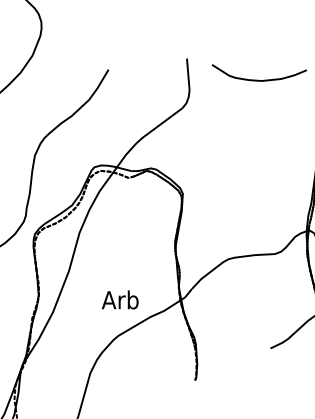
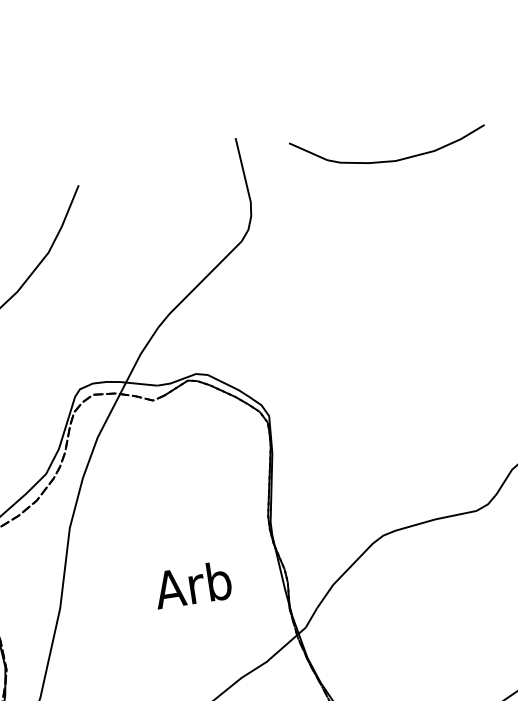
text: (120, 299) -> (193, 583), moved

